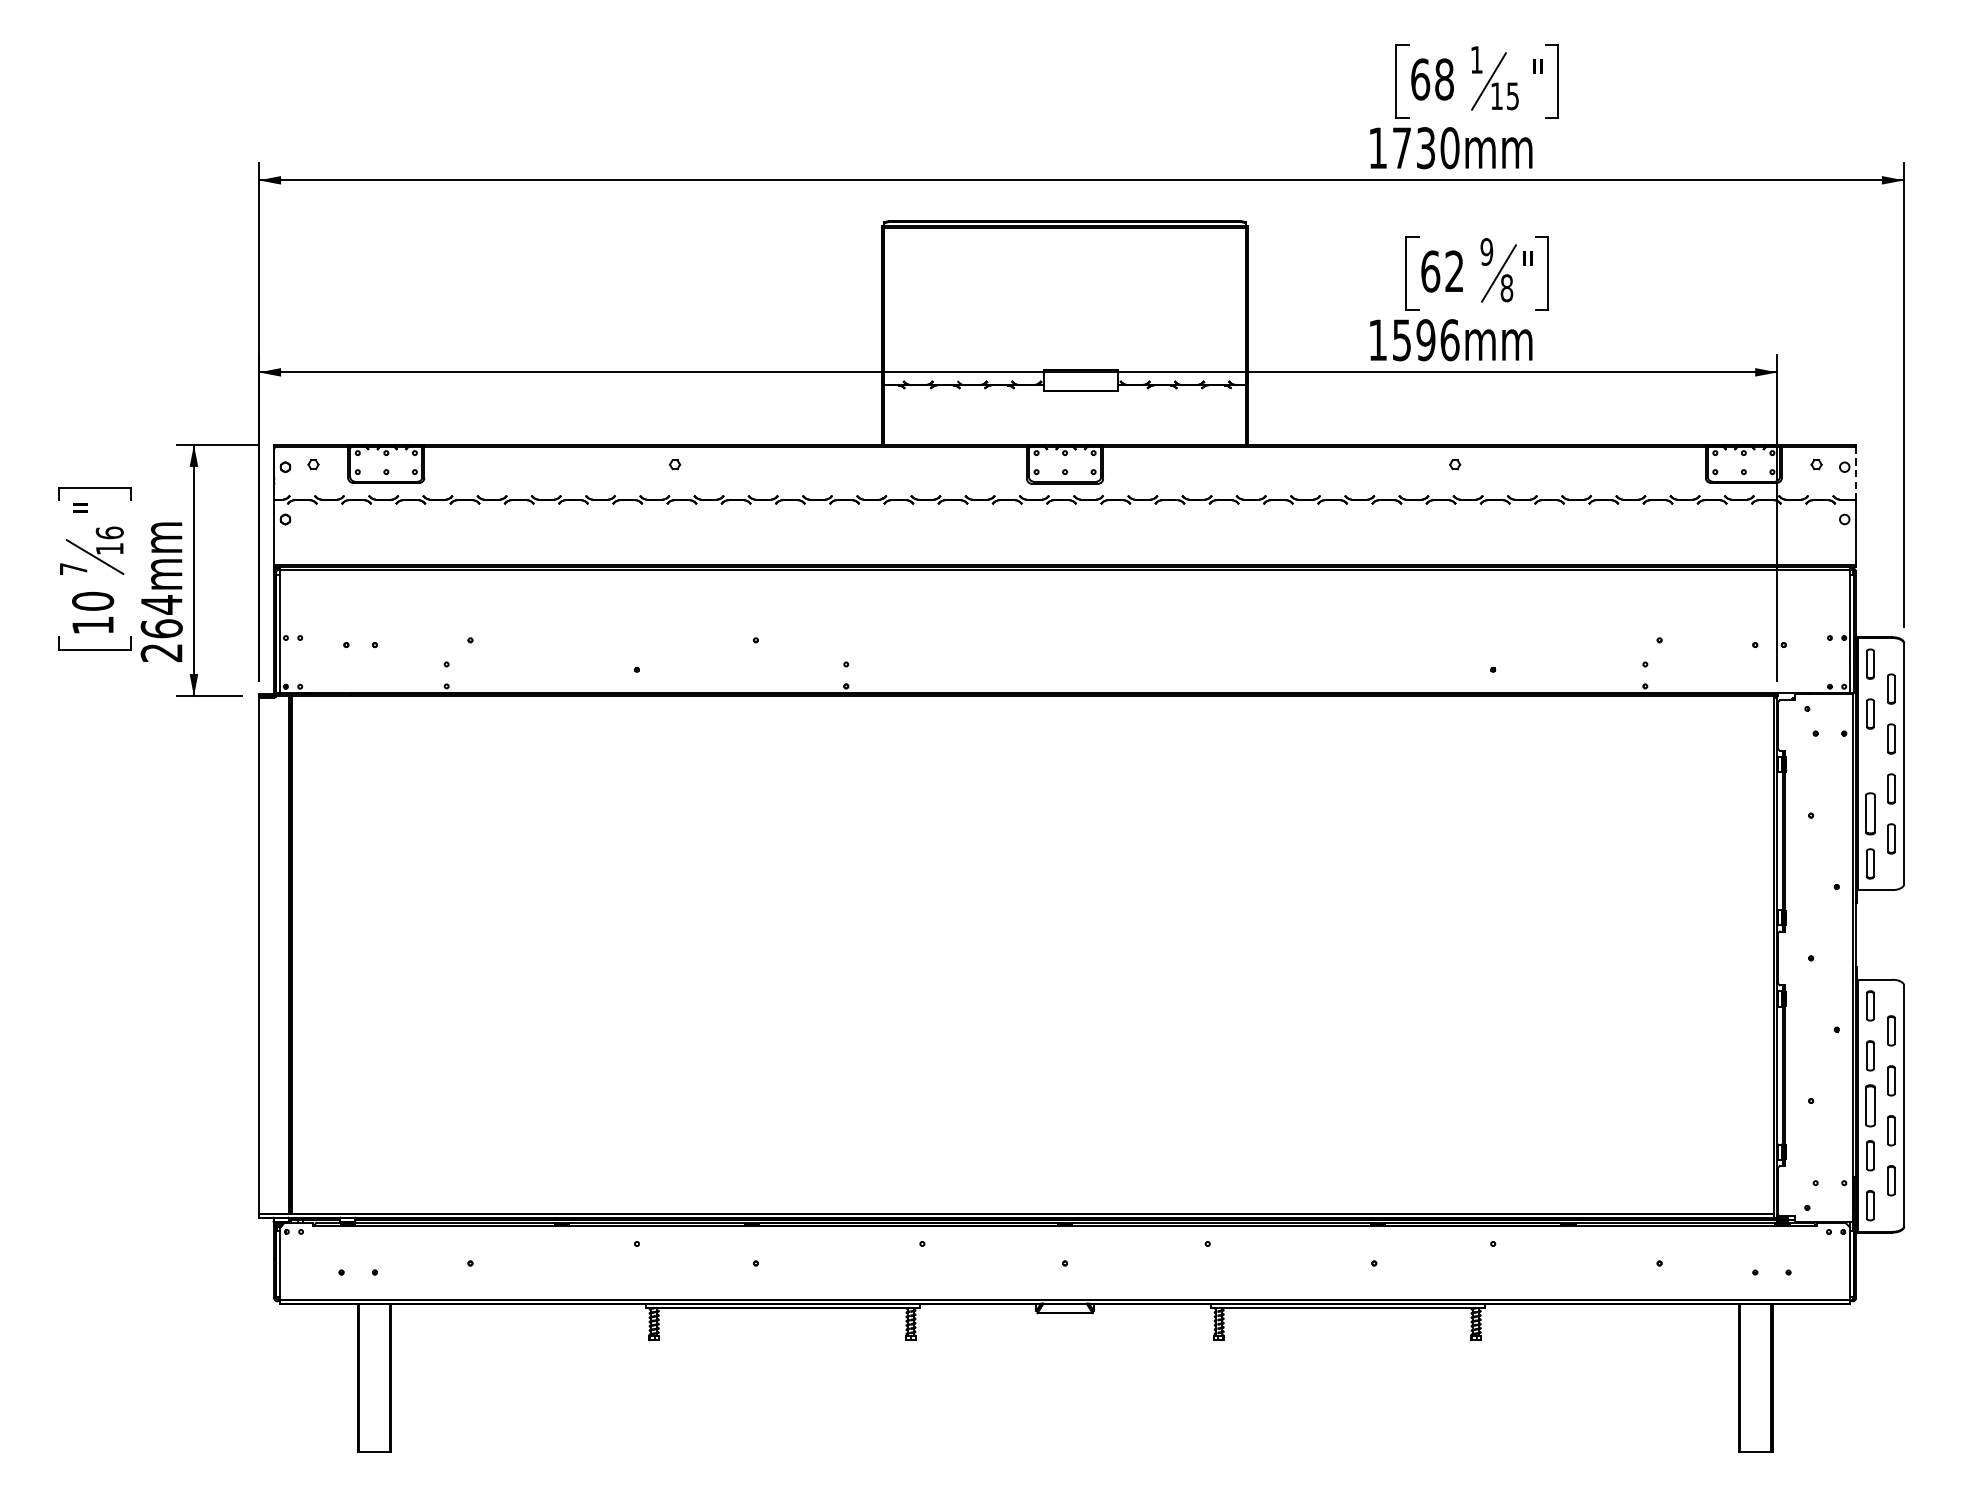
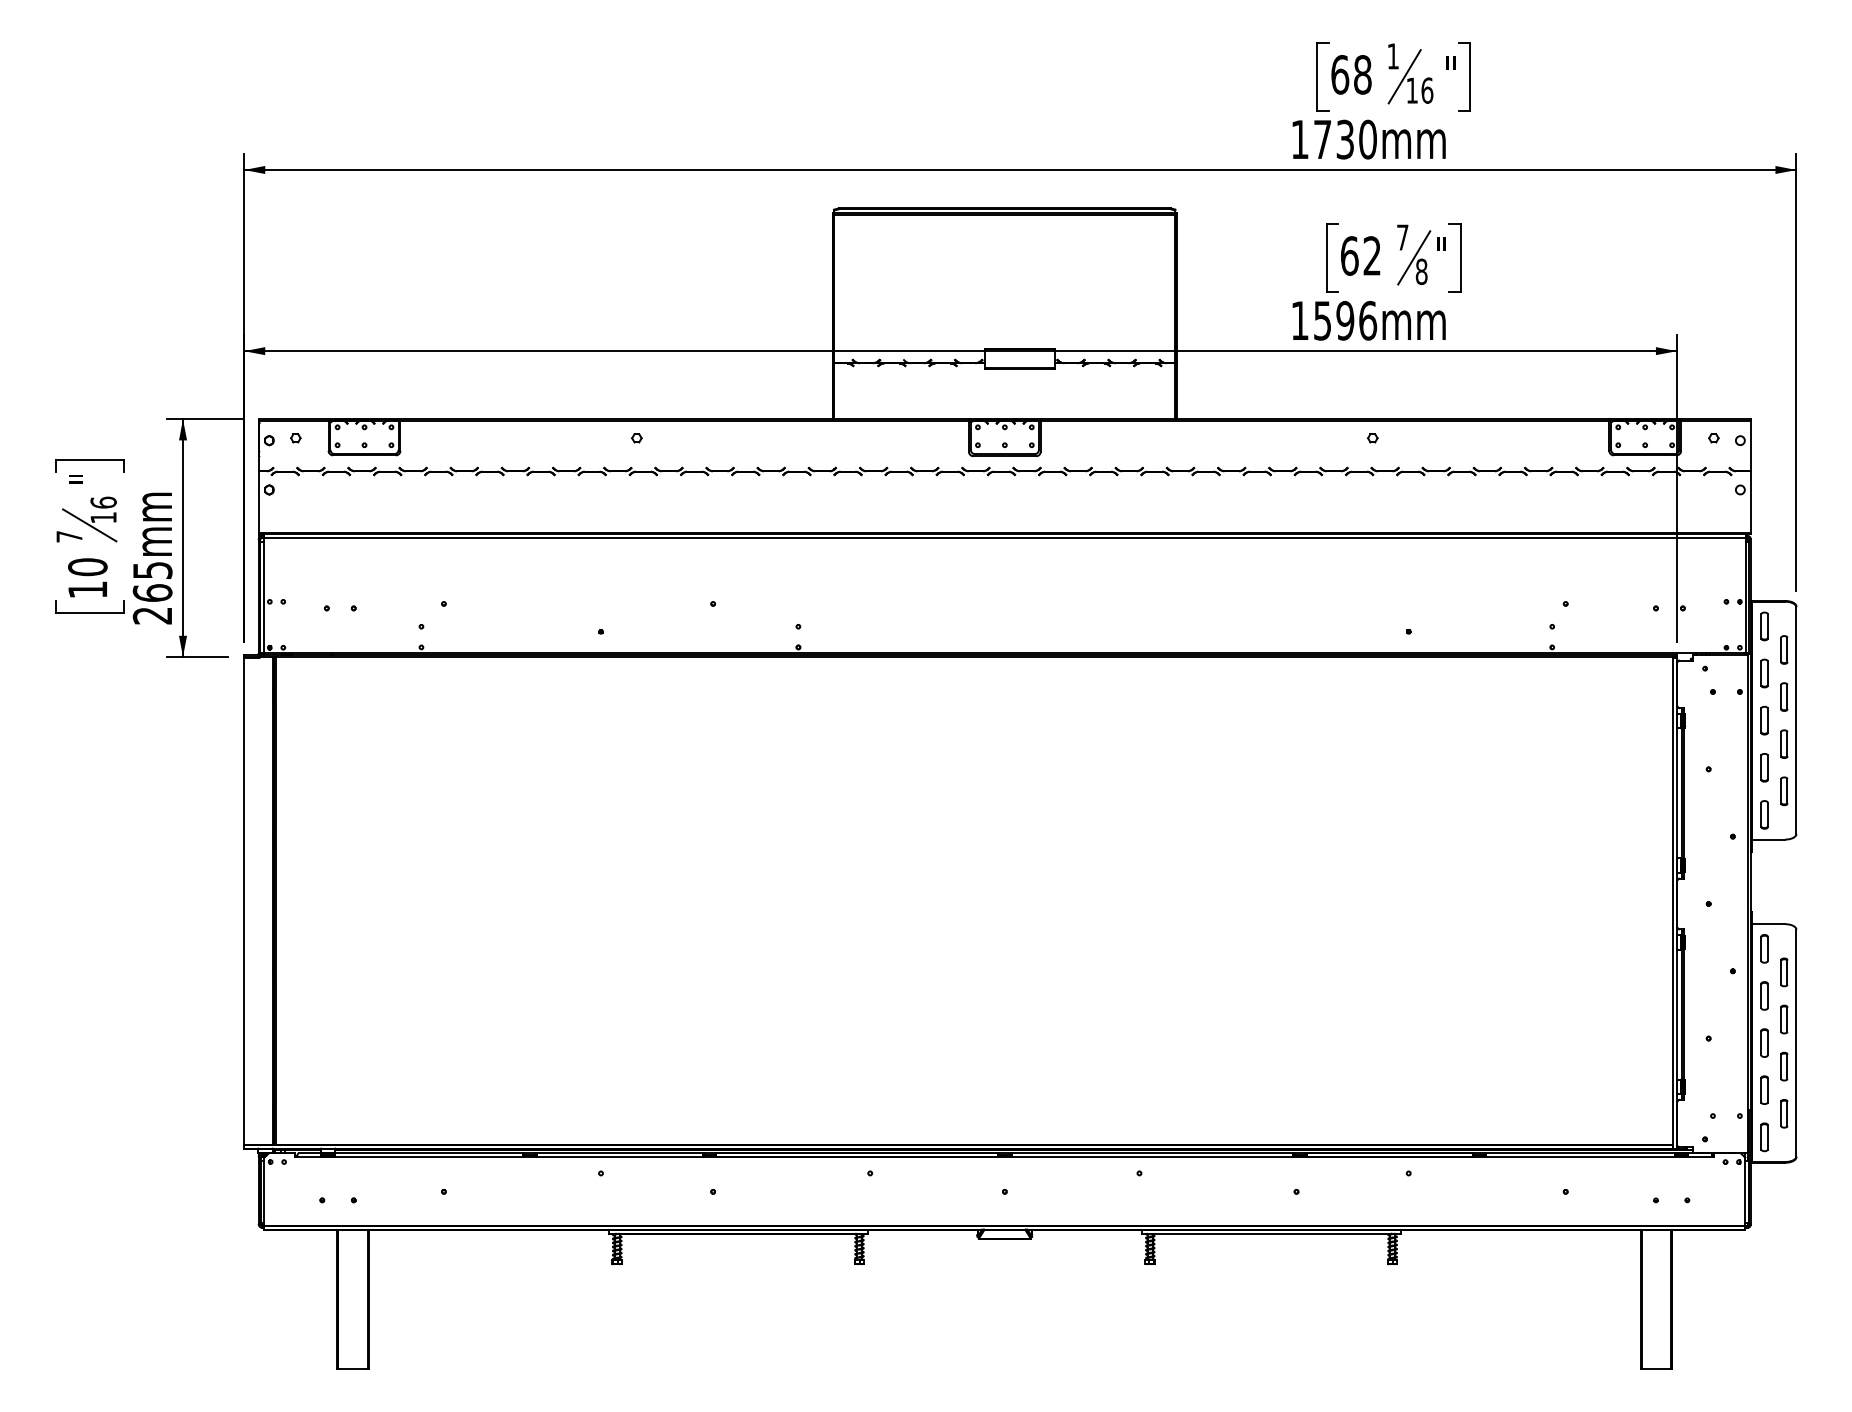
text: (1513, 96) -> (1427, 90), 15 -> 16
text: (1486, 251) -> (1402, 237), 9 -> 7
line: (1856, 473) -> (1751, 446), dashed -> solid
text: (161, 604) -> (152, 570), 264mm -> 265mm
part: (1870, 763) -> (1764, 720), added
part: (1870, 813) -> (1764, 767), size x0.71
part: (1870, 1105) -> (1764, 1042), size x0.71

